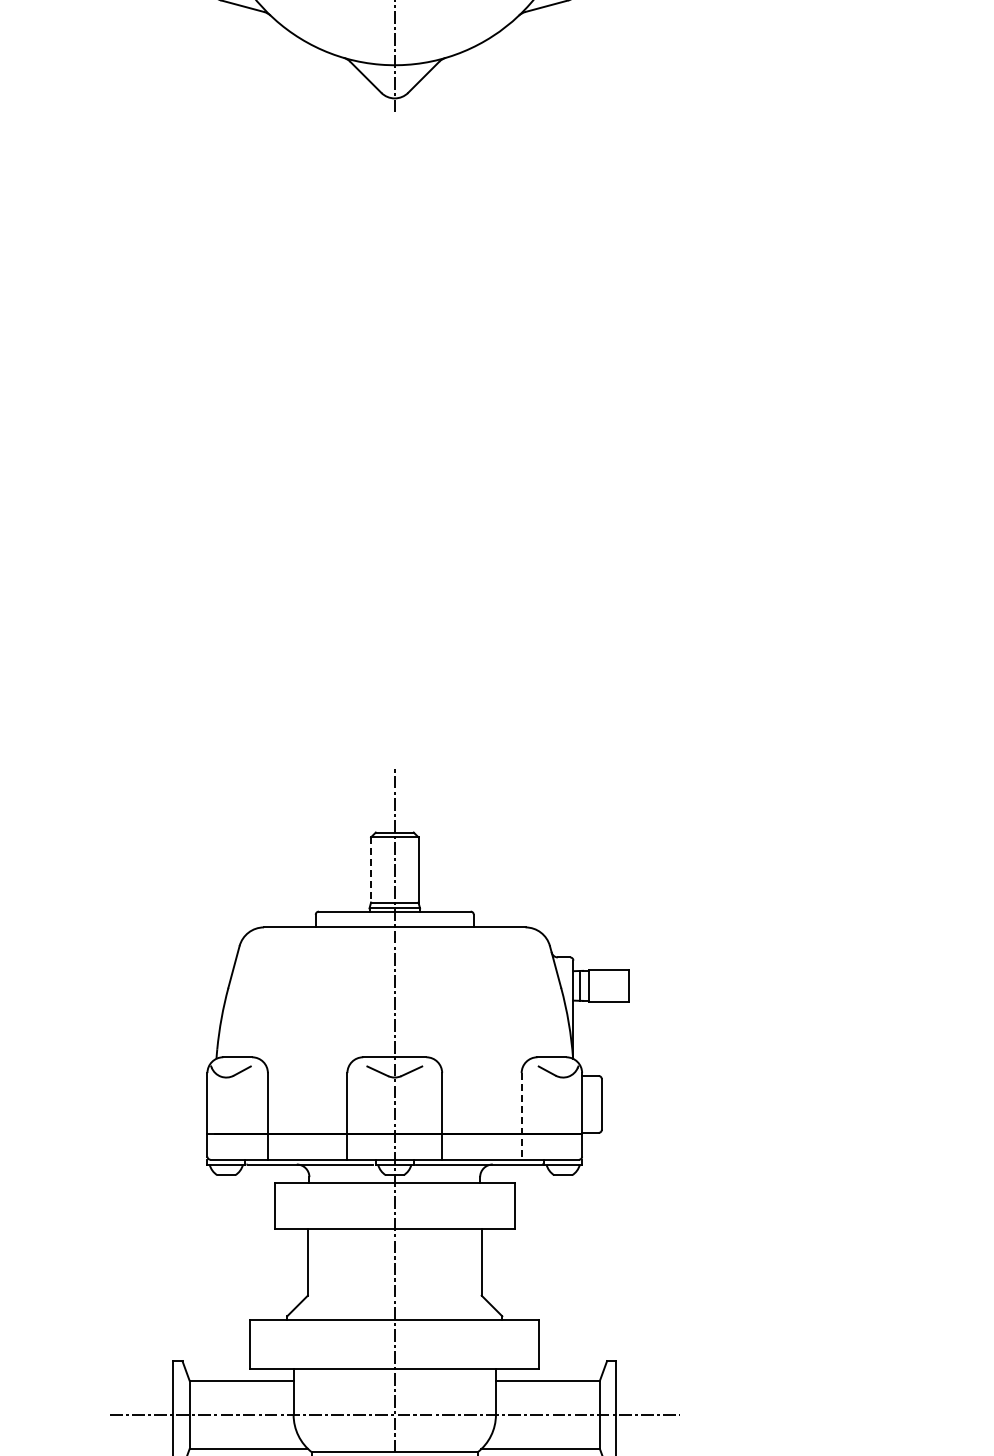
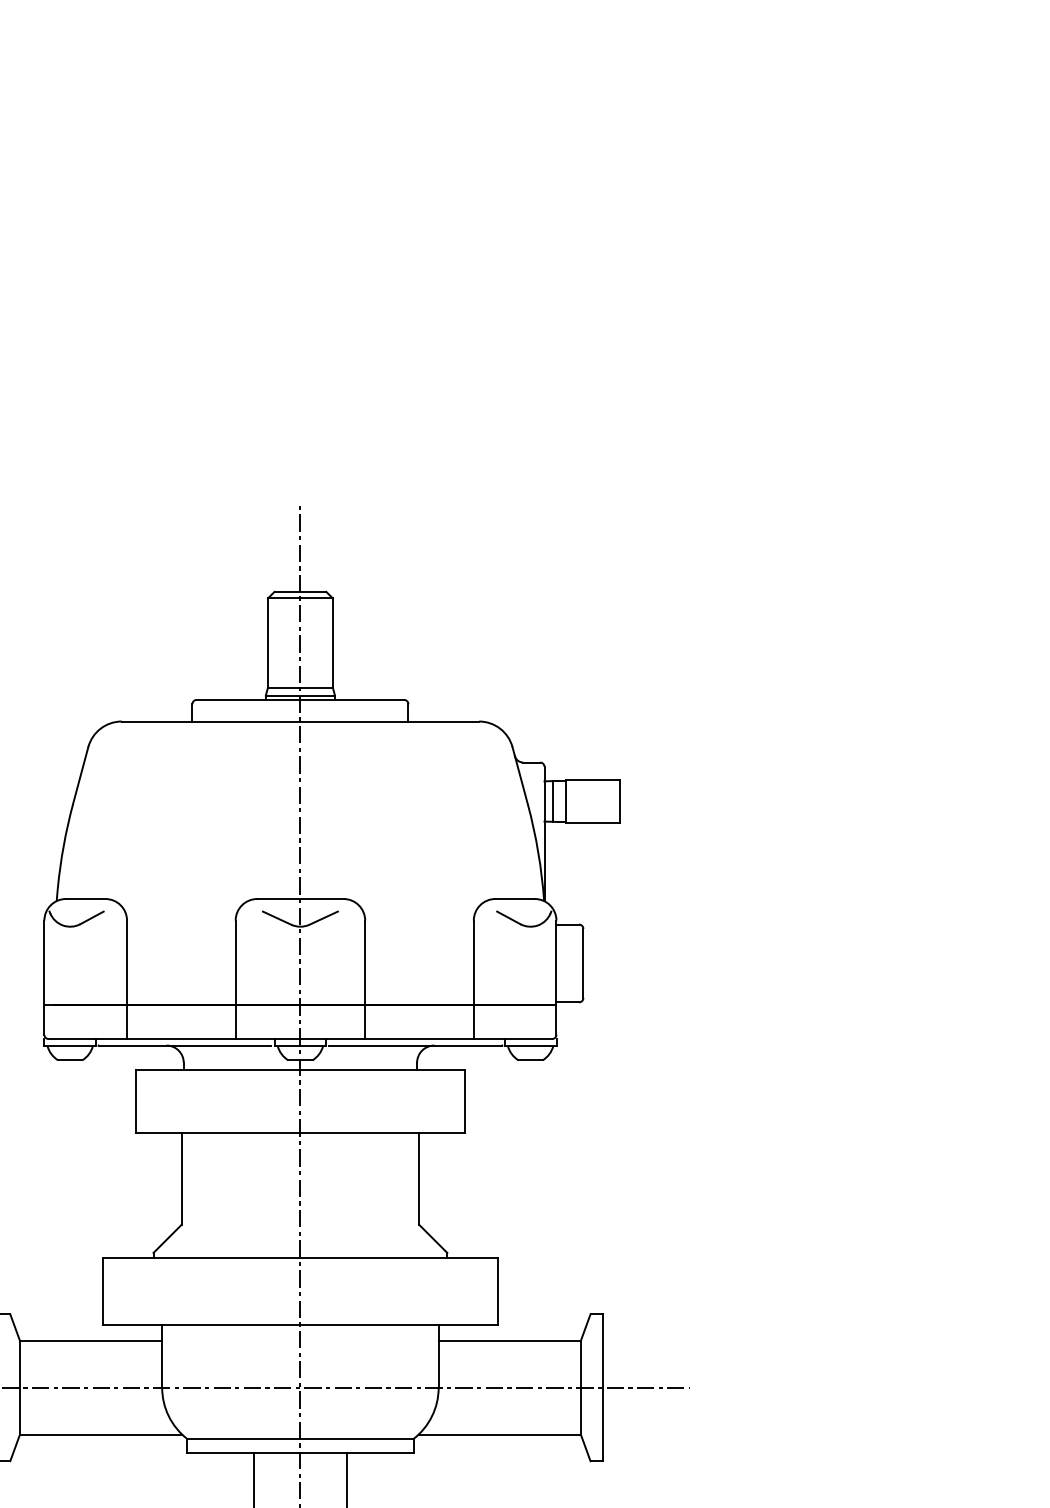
line: (371, 869) -> (268, 642), dashed -> solid
line: (521, 1116) -> (473, 979), dashed -> solid

